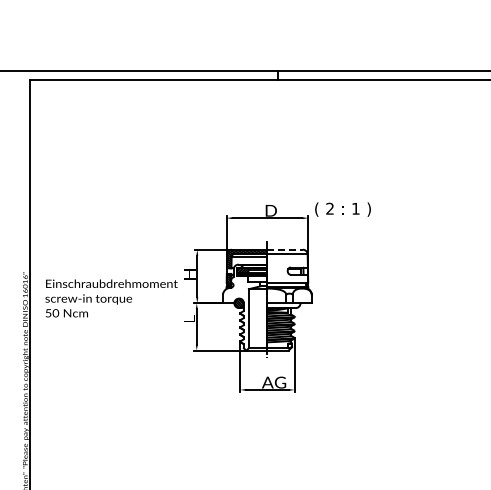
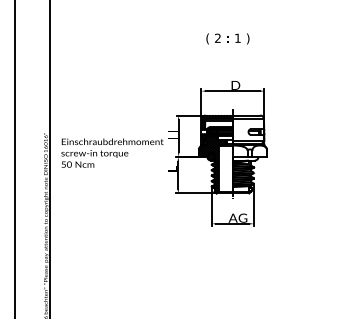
text: (342, 209) -> (227, 38), moved
line: (285, 249) -> (246, 115), dashed -> solid
hatch: (241, 306) -> (212, 159), added

